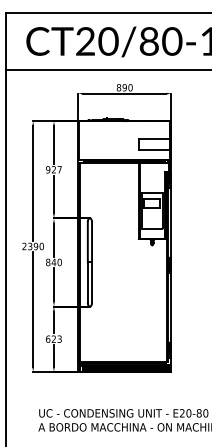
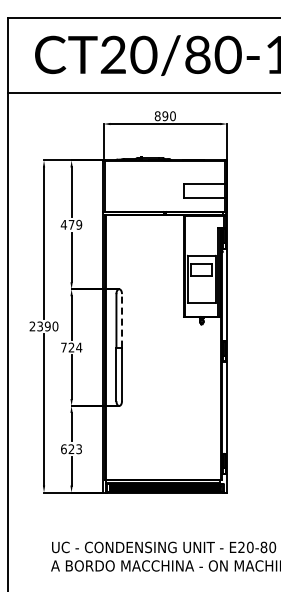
text: (53, 169) -> (71, 224), 927 -> 479
line: (92, 241) -> (122, 320), solid -> dashed
text: (53, 262) -> (71, 347), 840 -> 724

